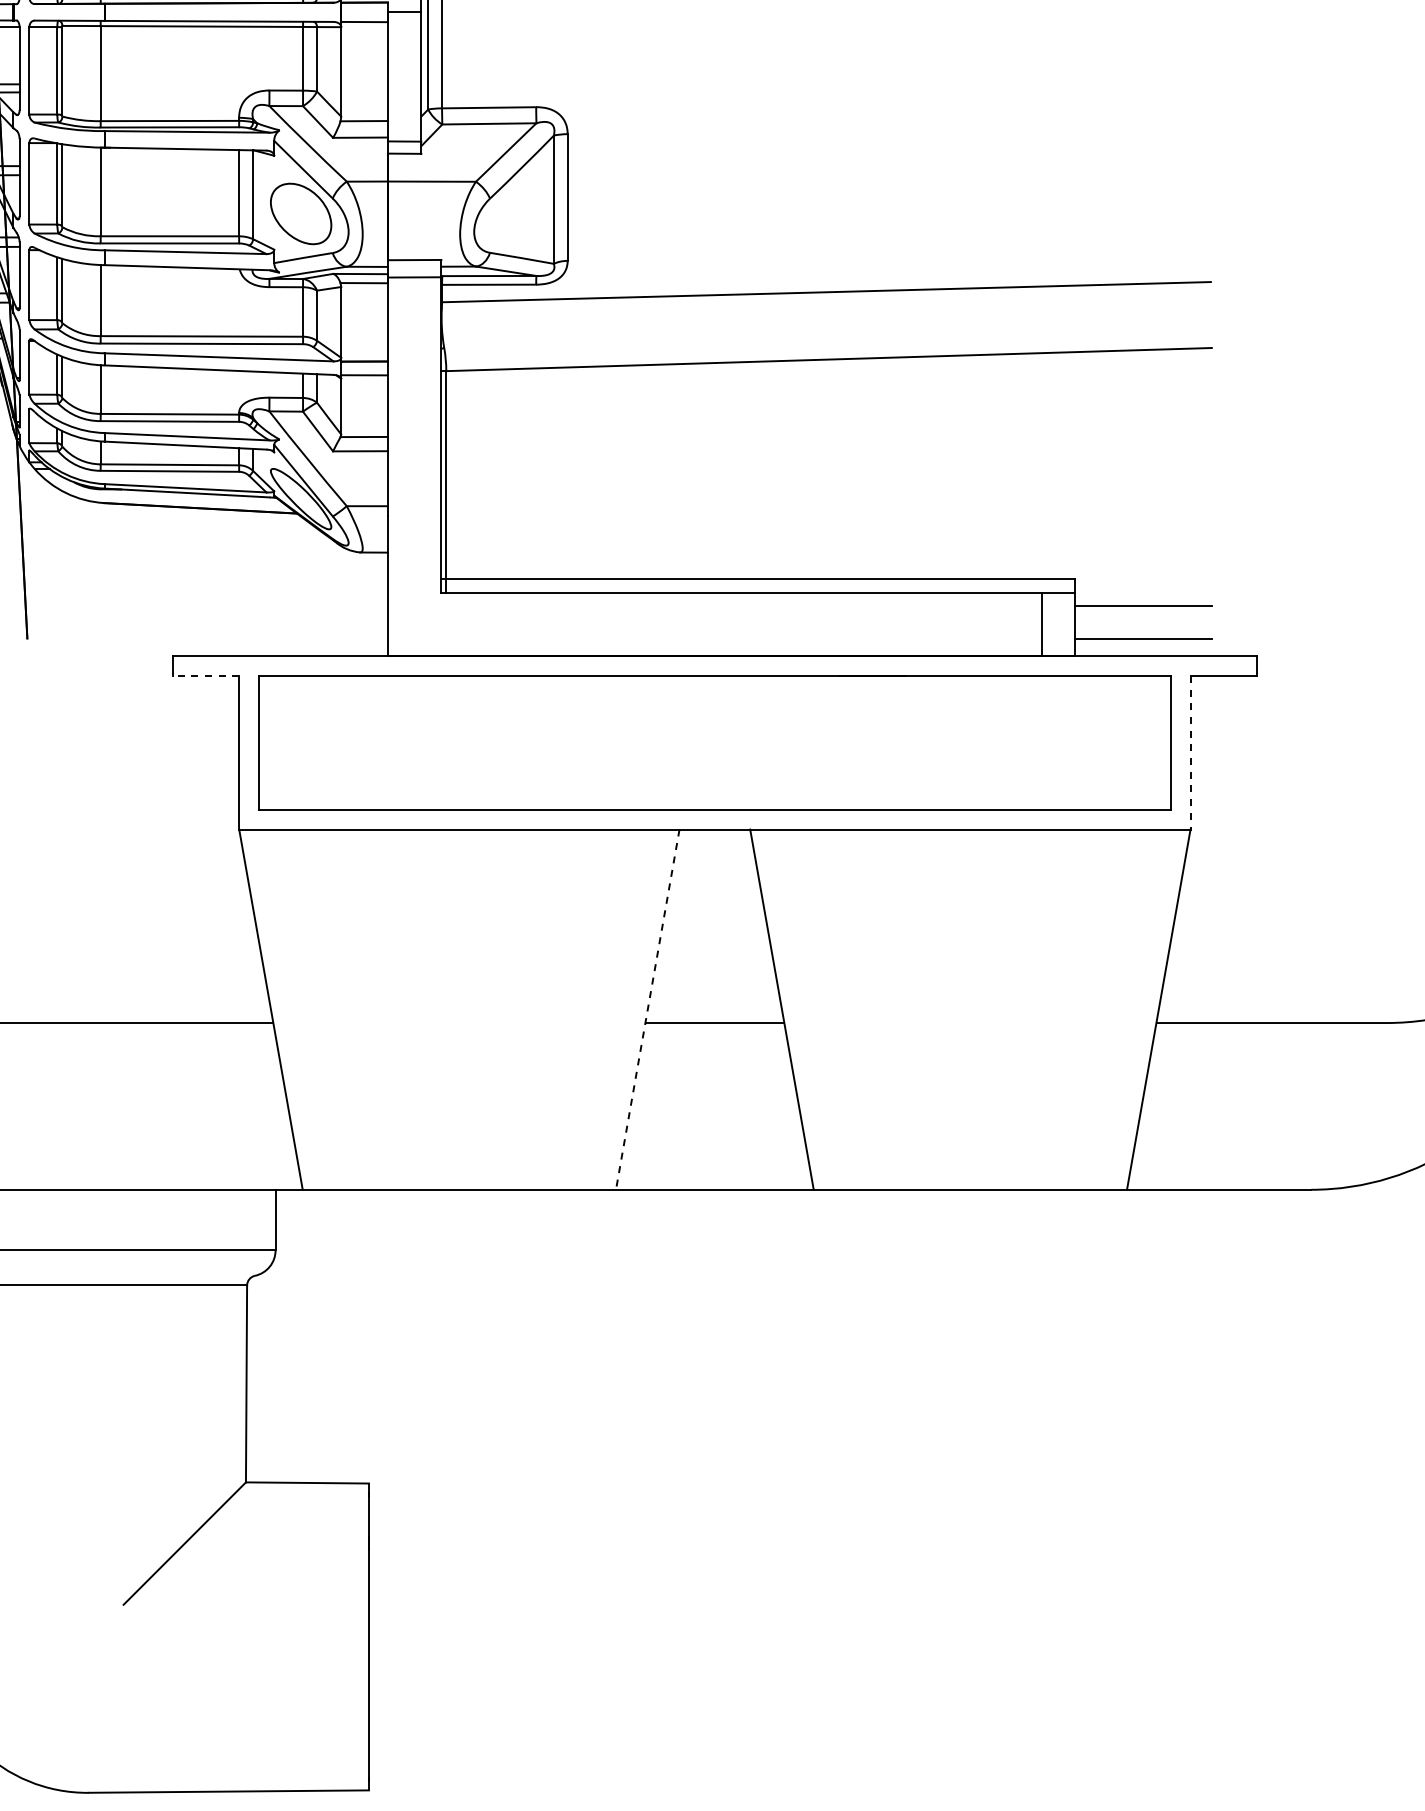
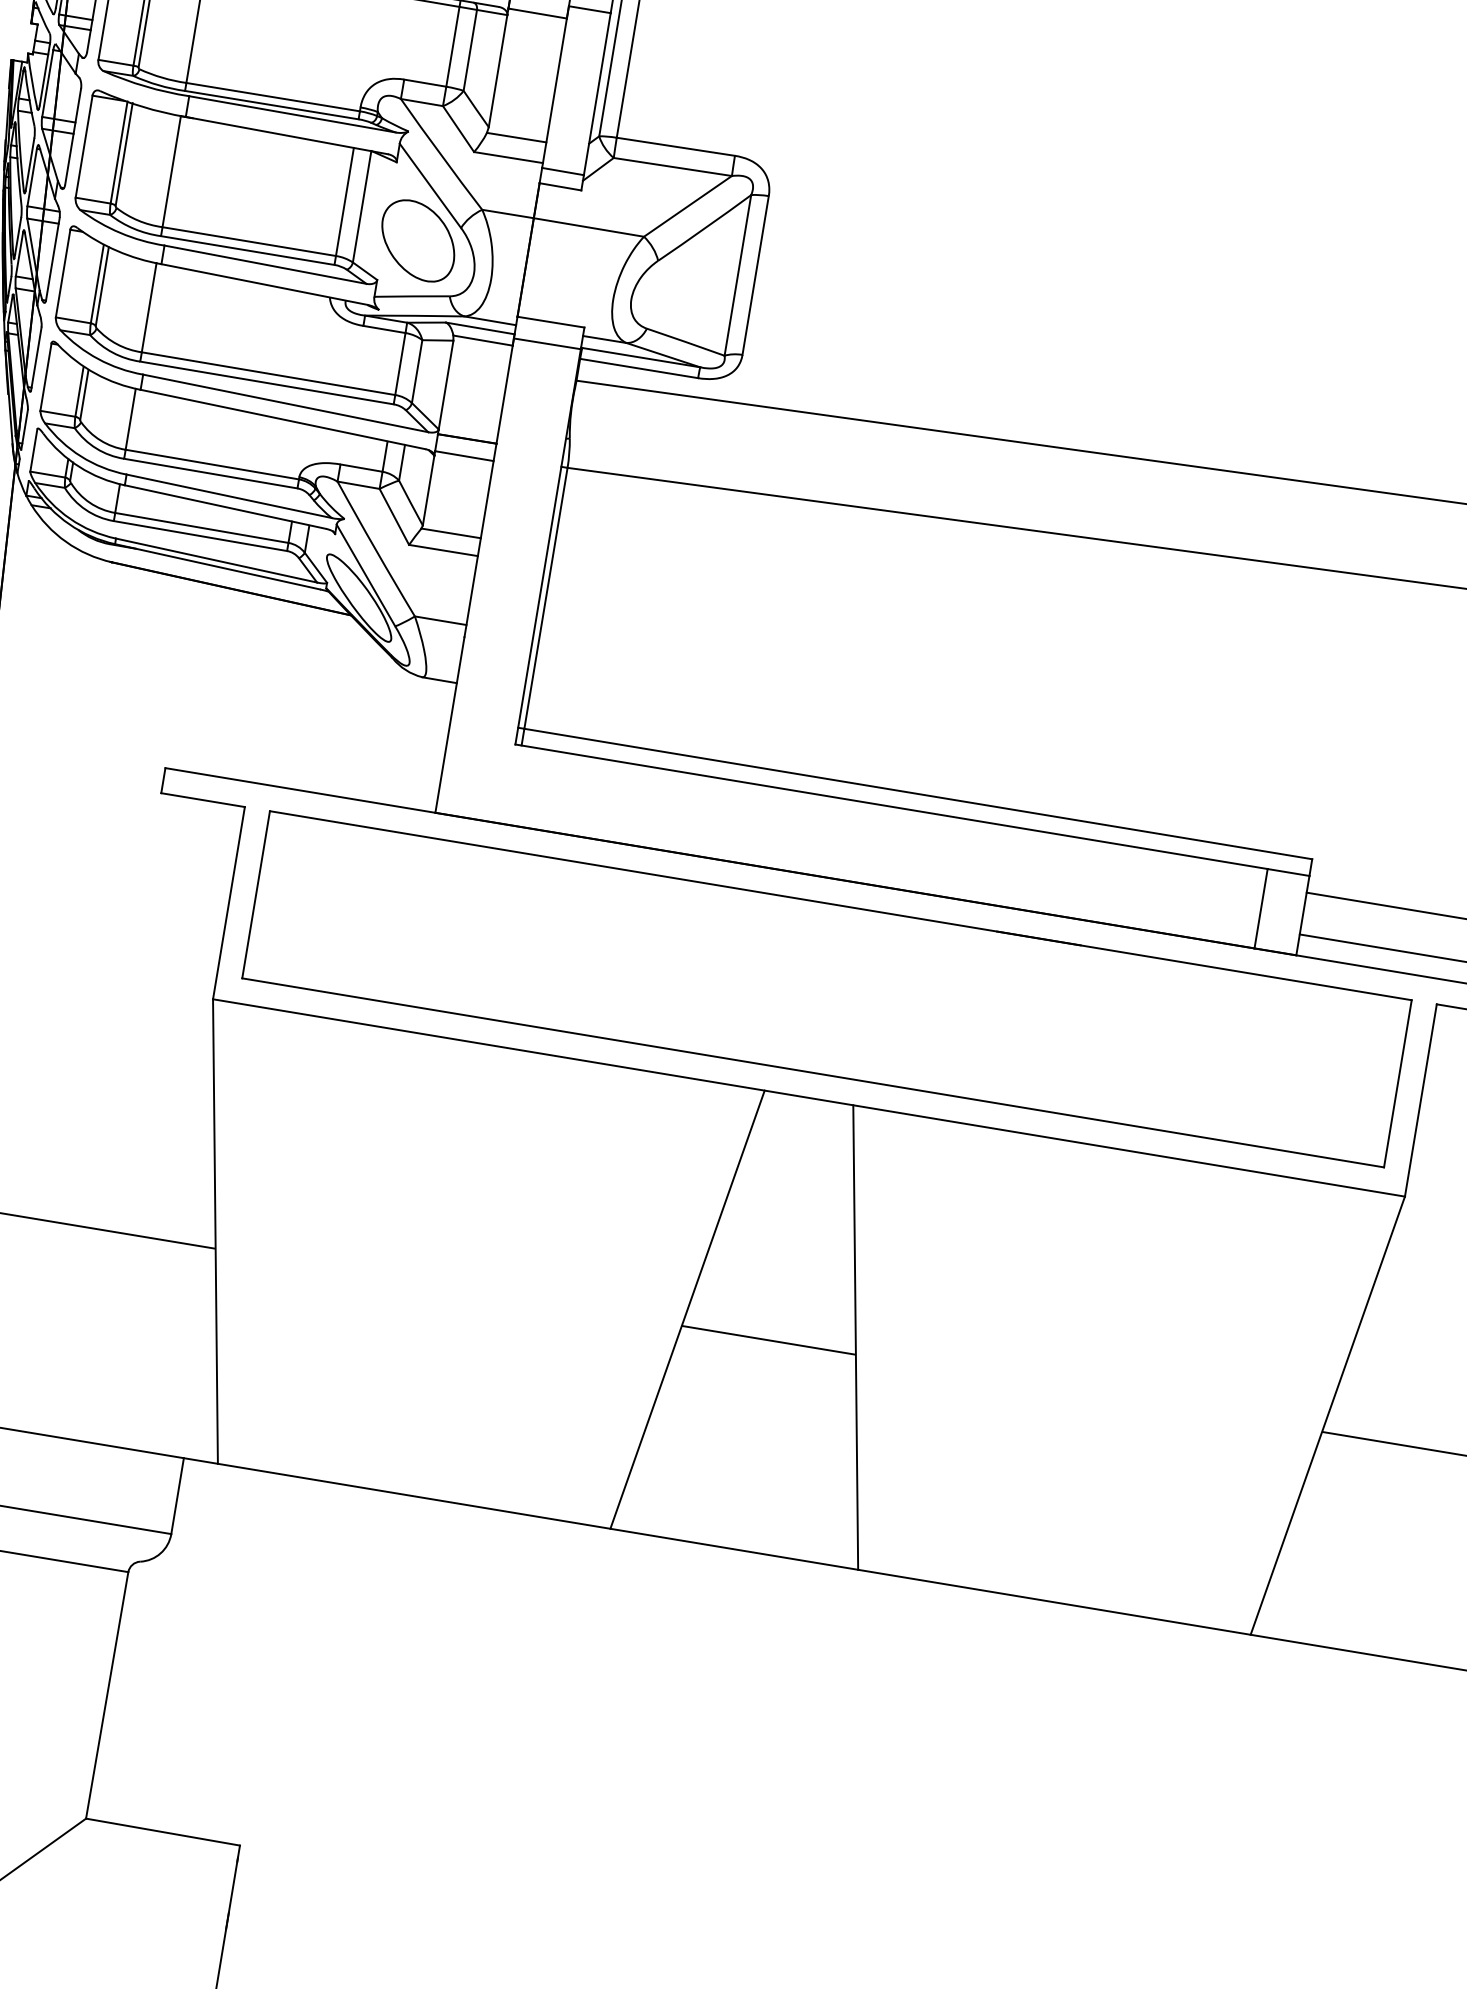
line: (205, 676) -> (202, 800), dashed -> solid
line: (1190, 752) -> (1420, 1100), dashed -> solid
line: (647, 1009) -> (687, 1309), dashed -> solid

